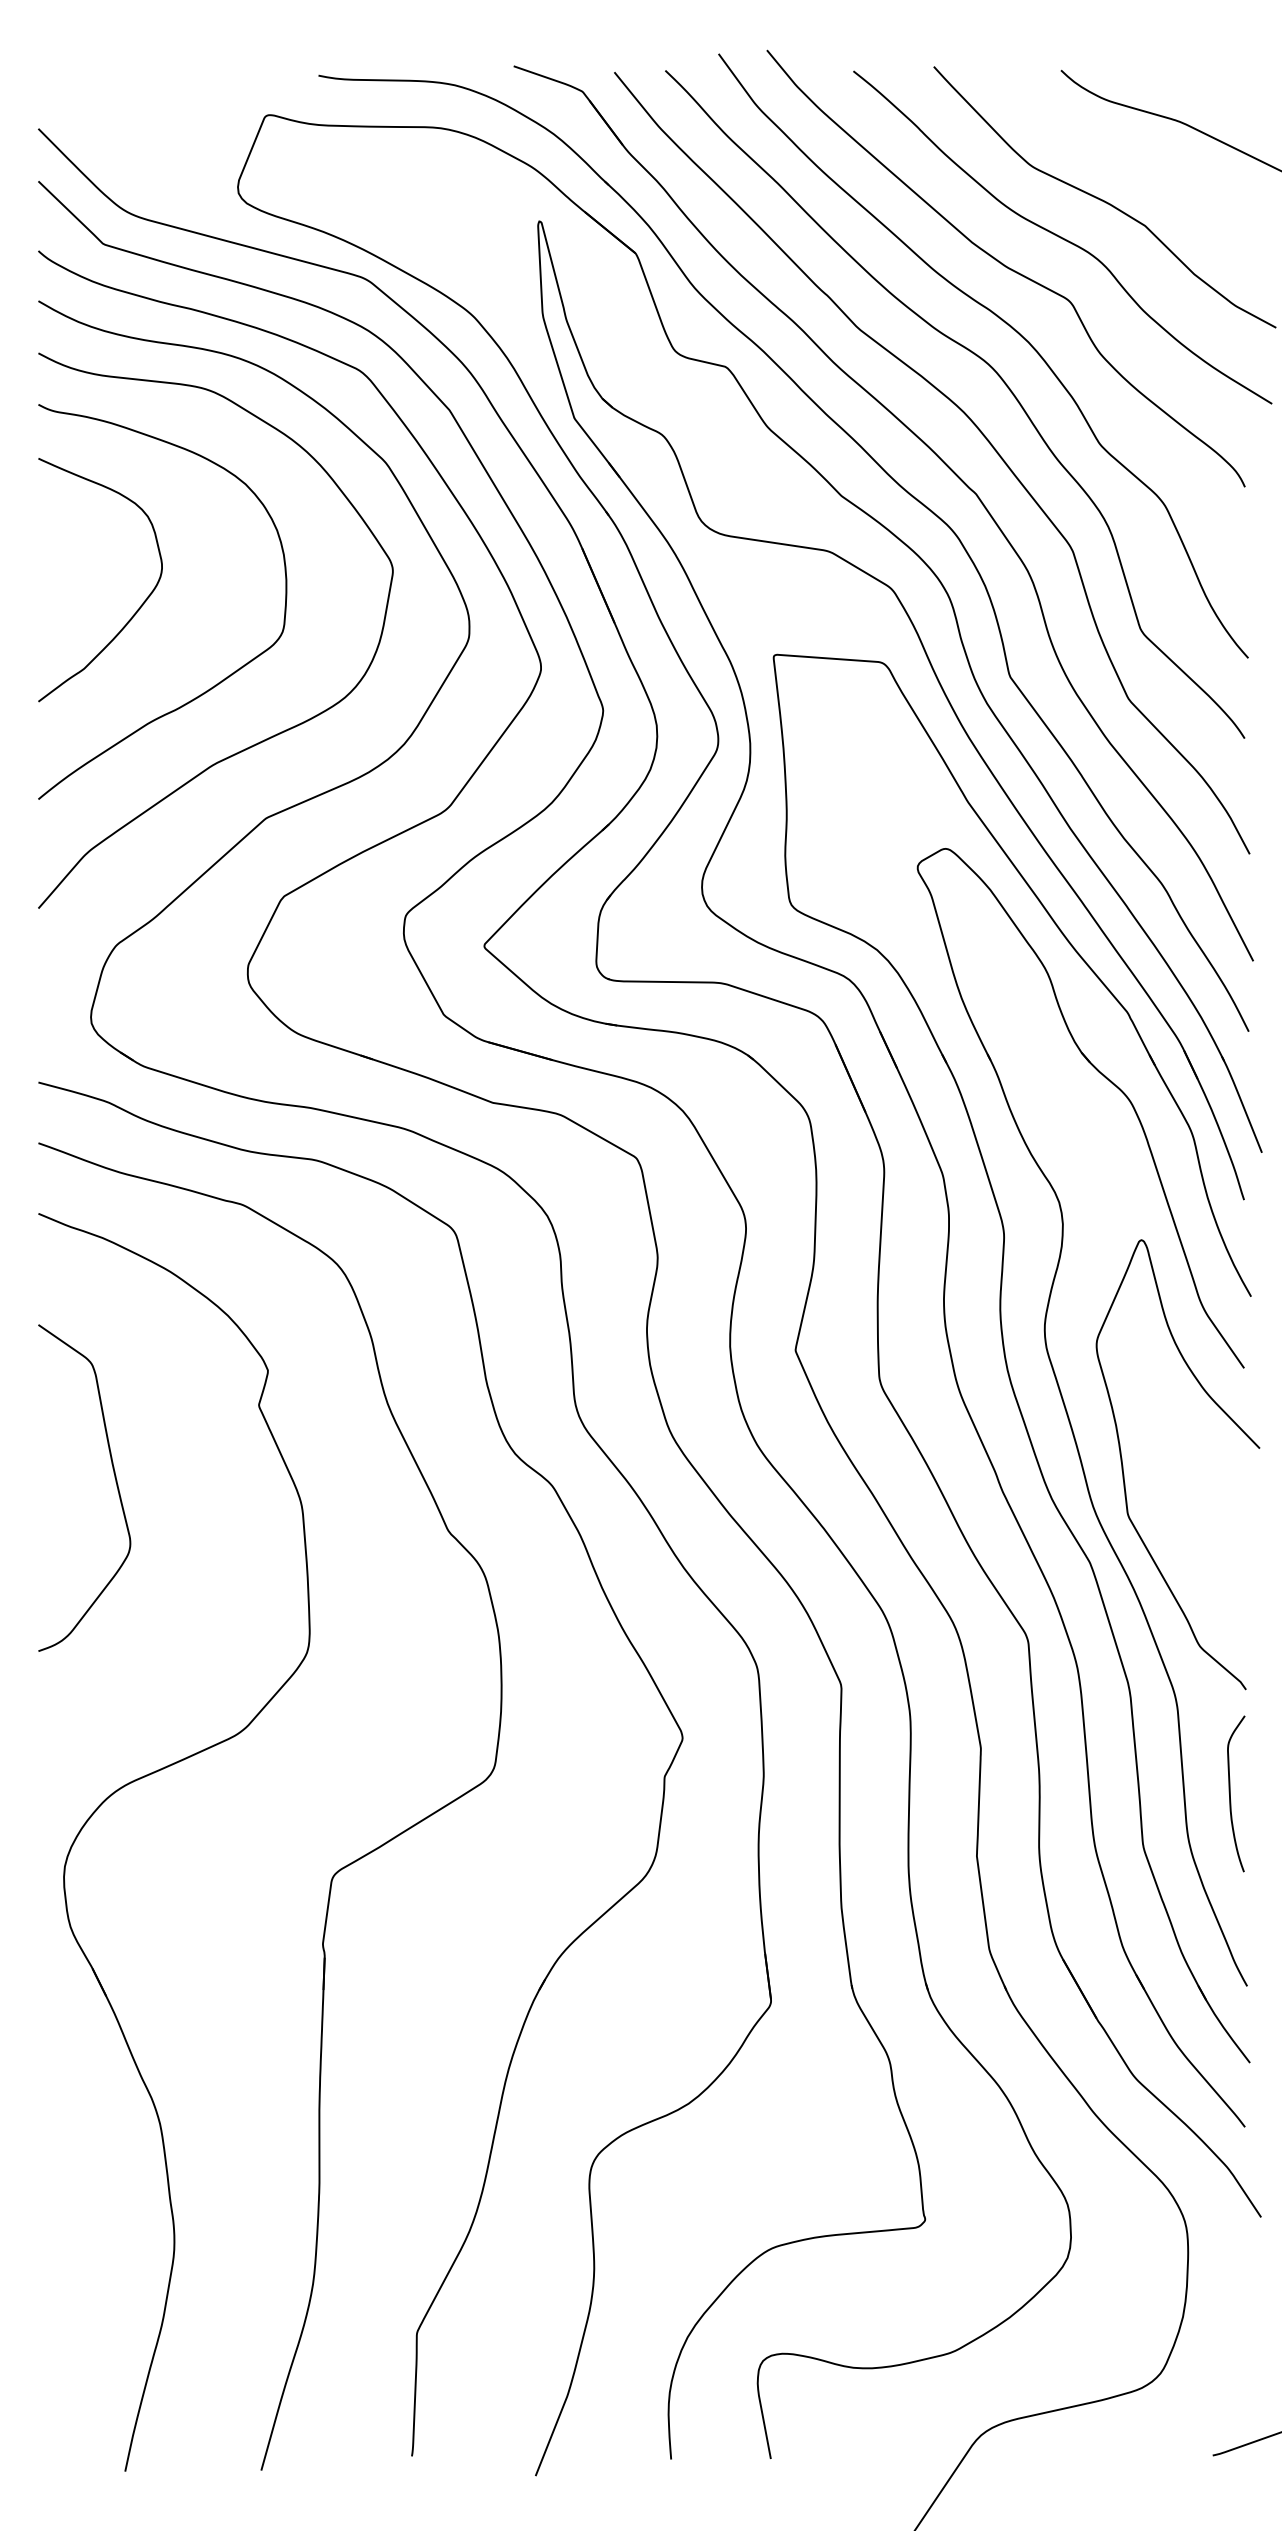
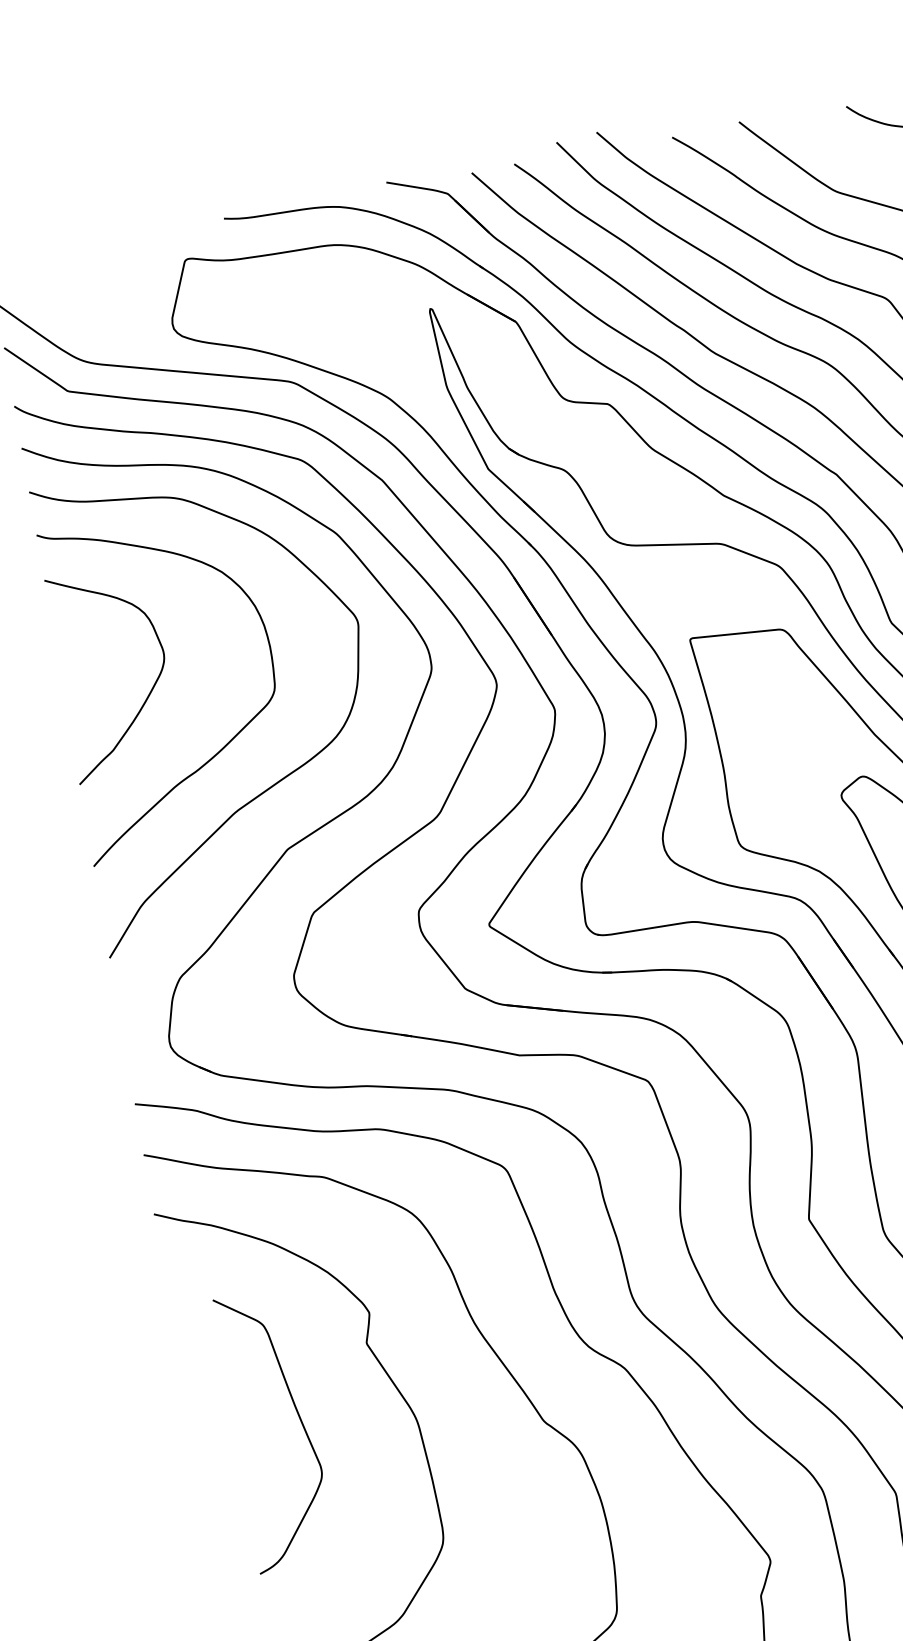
curve: (115, 1482) -> (300, 1421), moved

